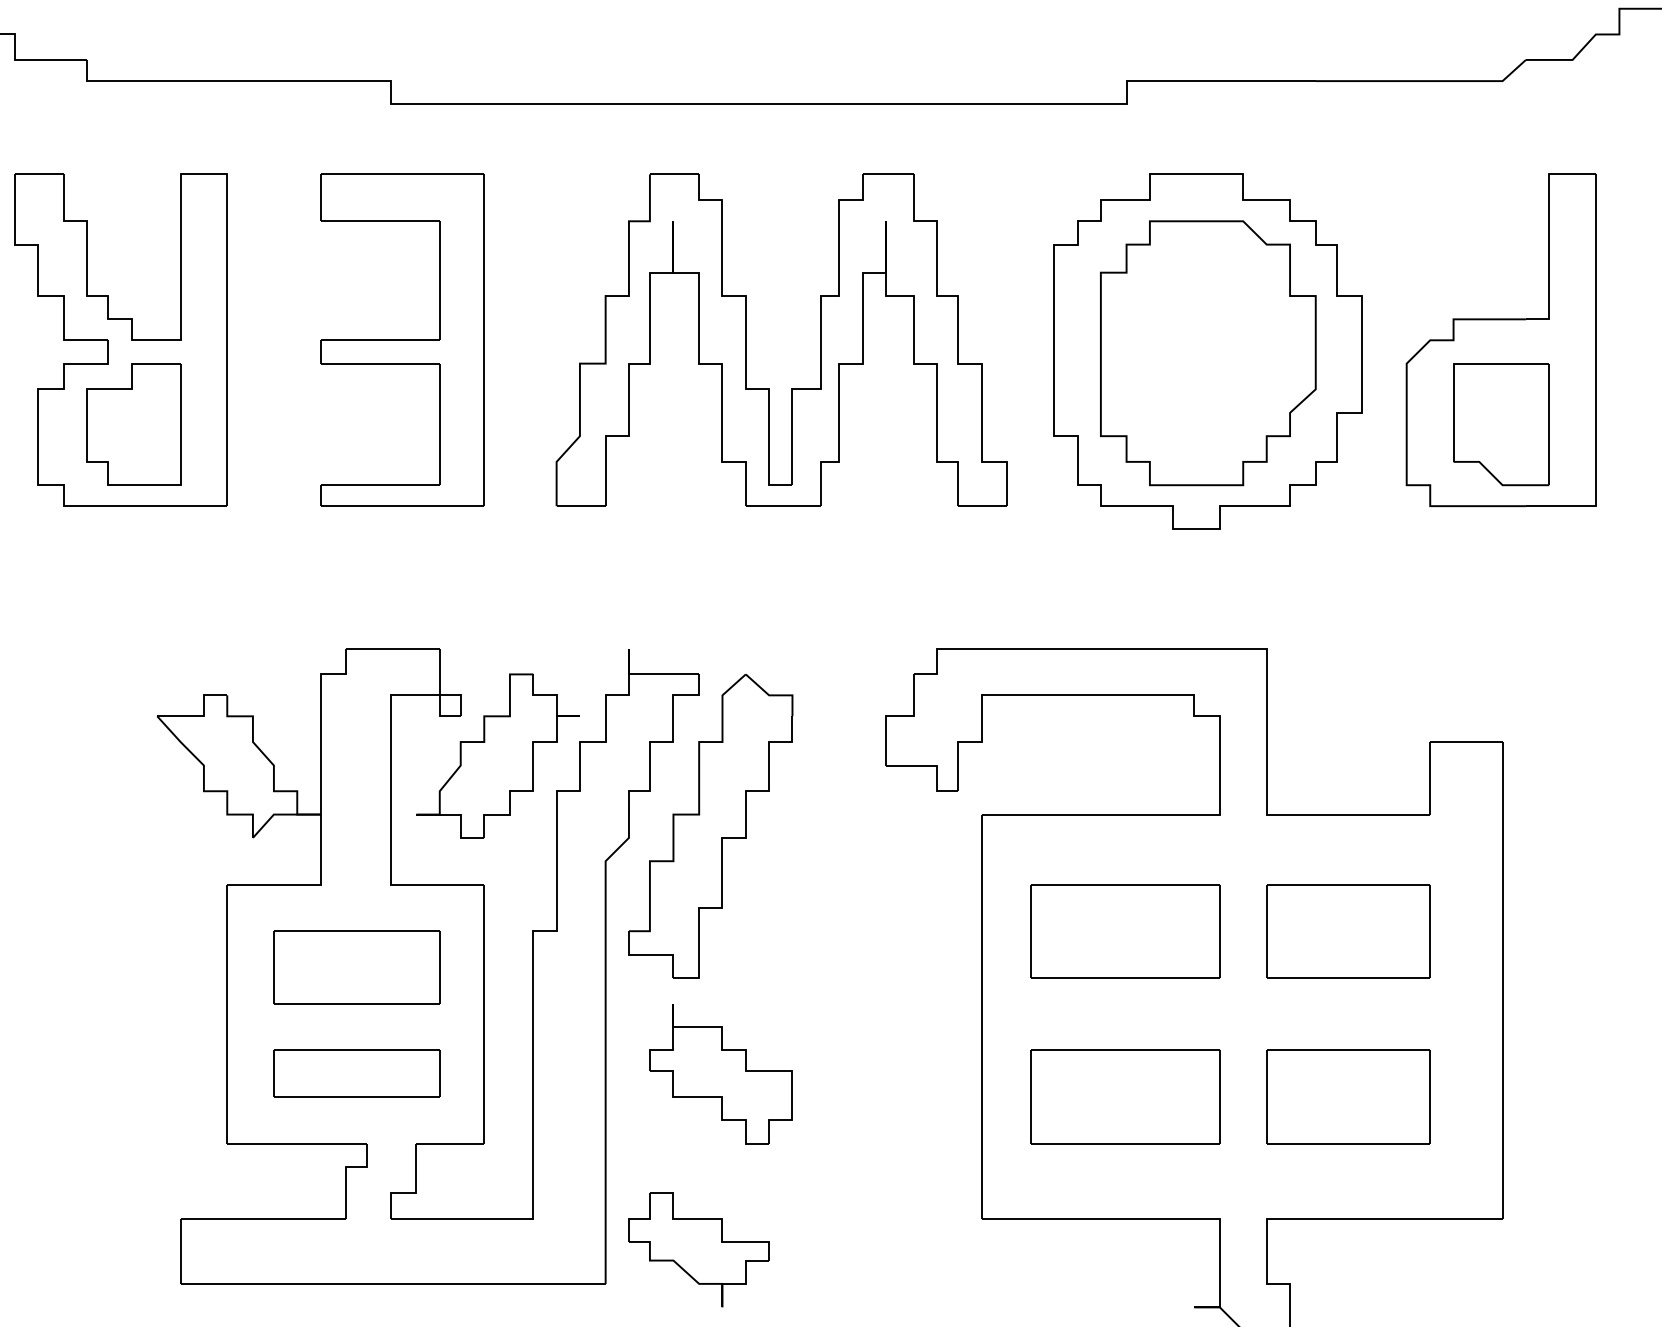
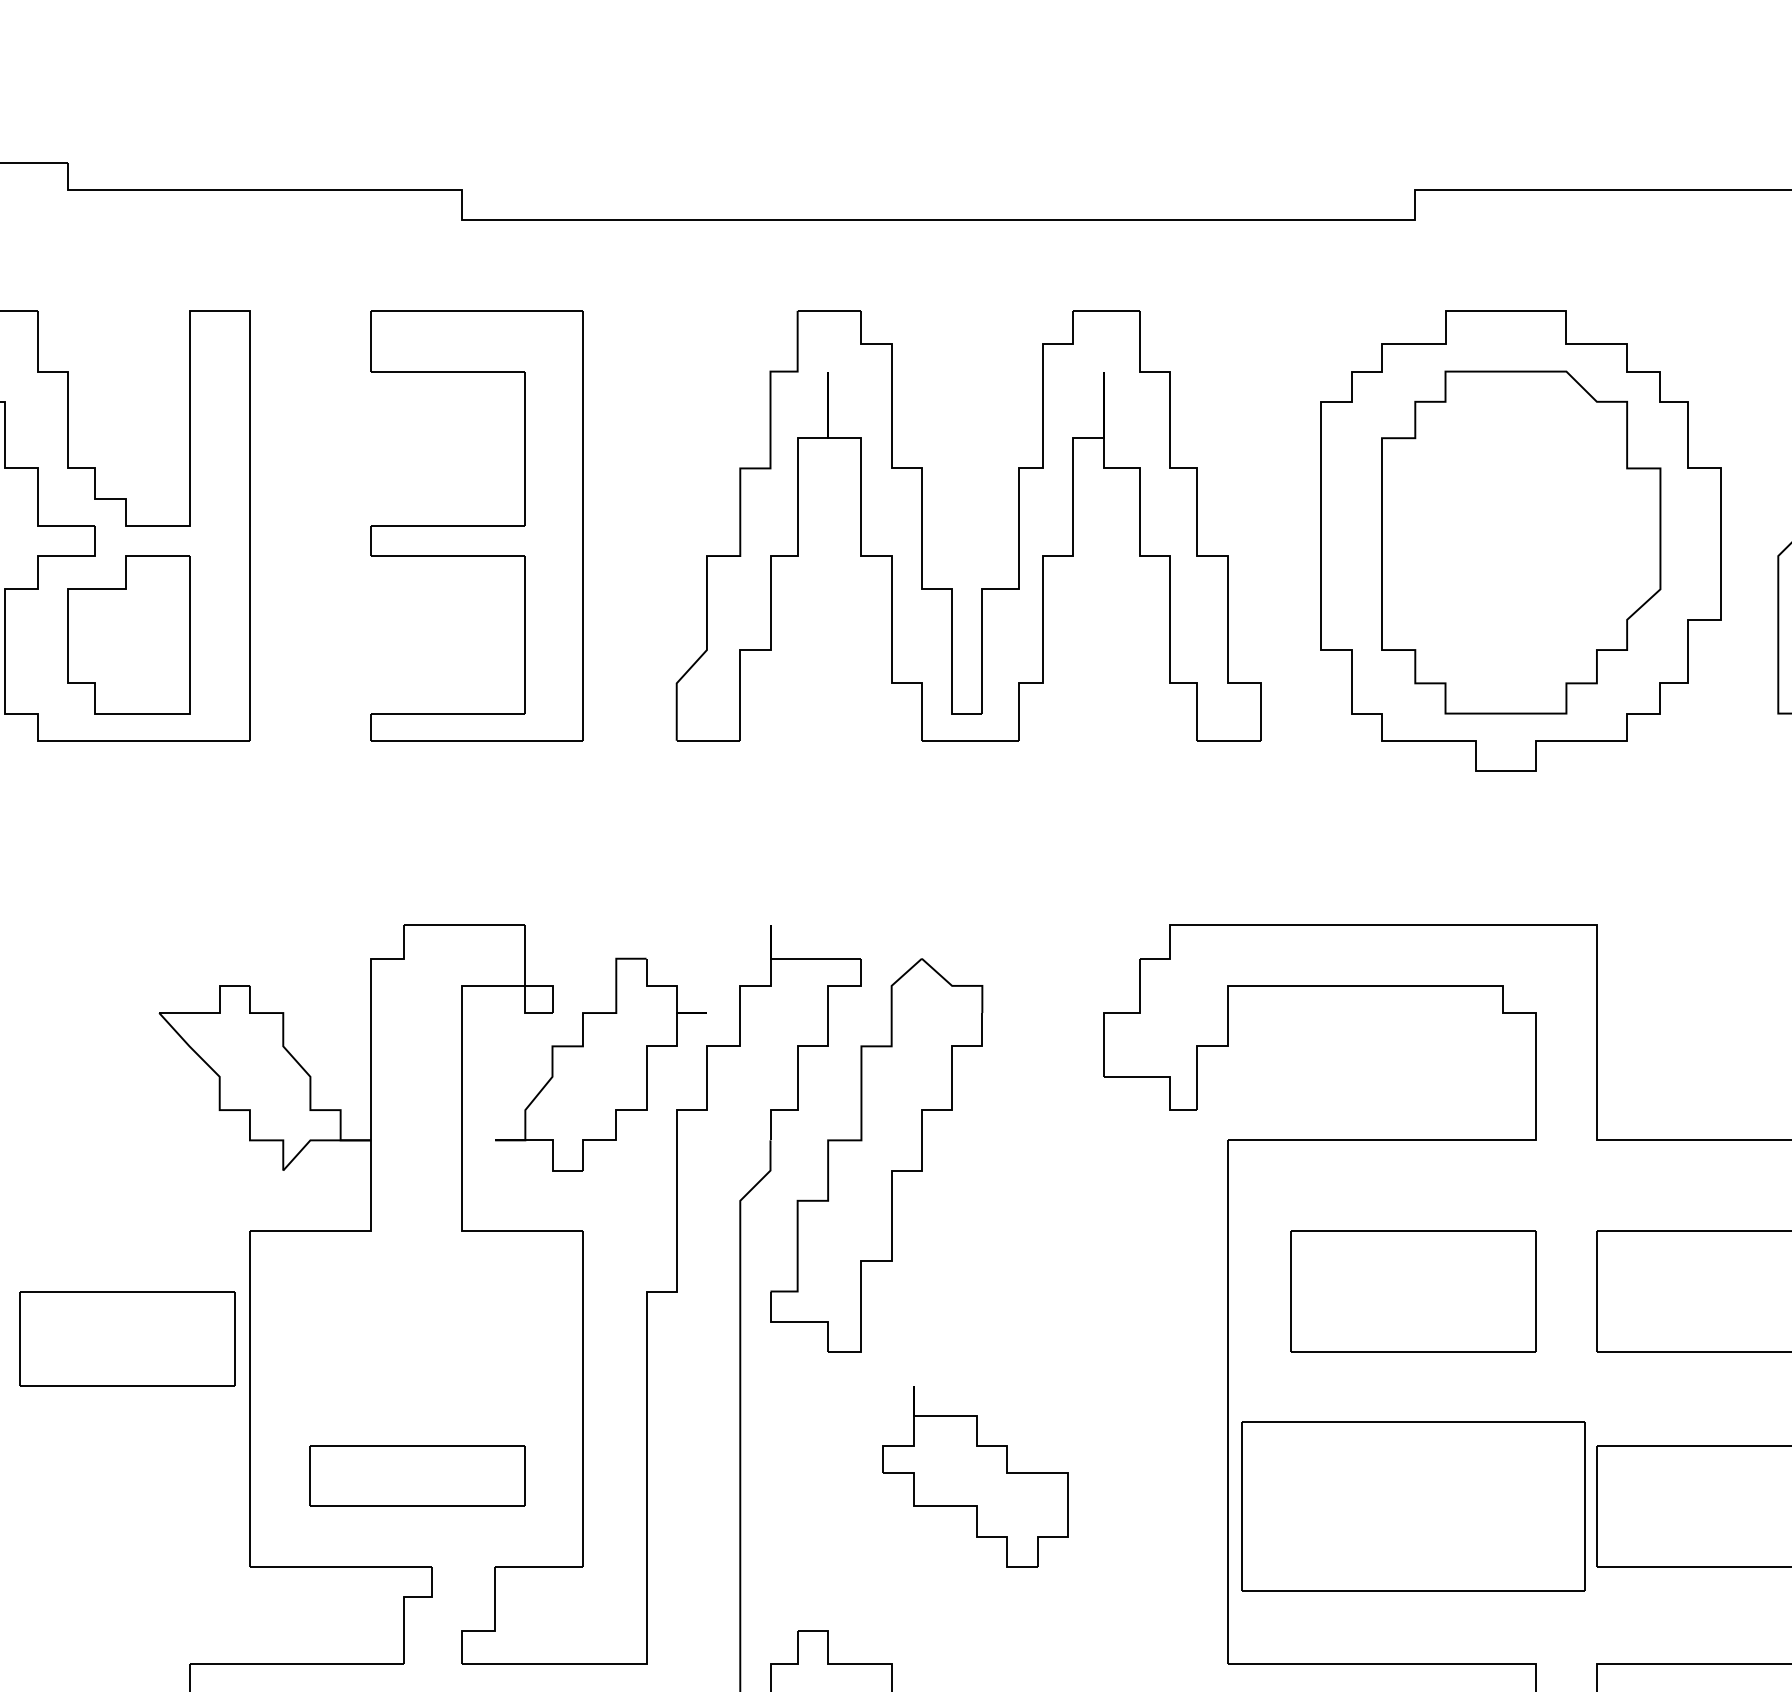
part: (356, 967) -> (127, 1338), moved
part: (720, 1074) -> (974, 1477), moved
part: (1125, 1096) -> (1413, 1505), size x1.4

